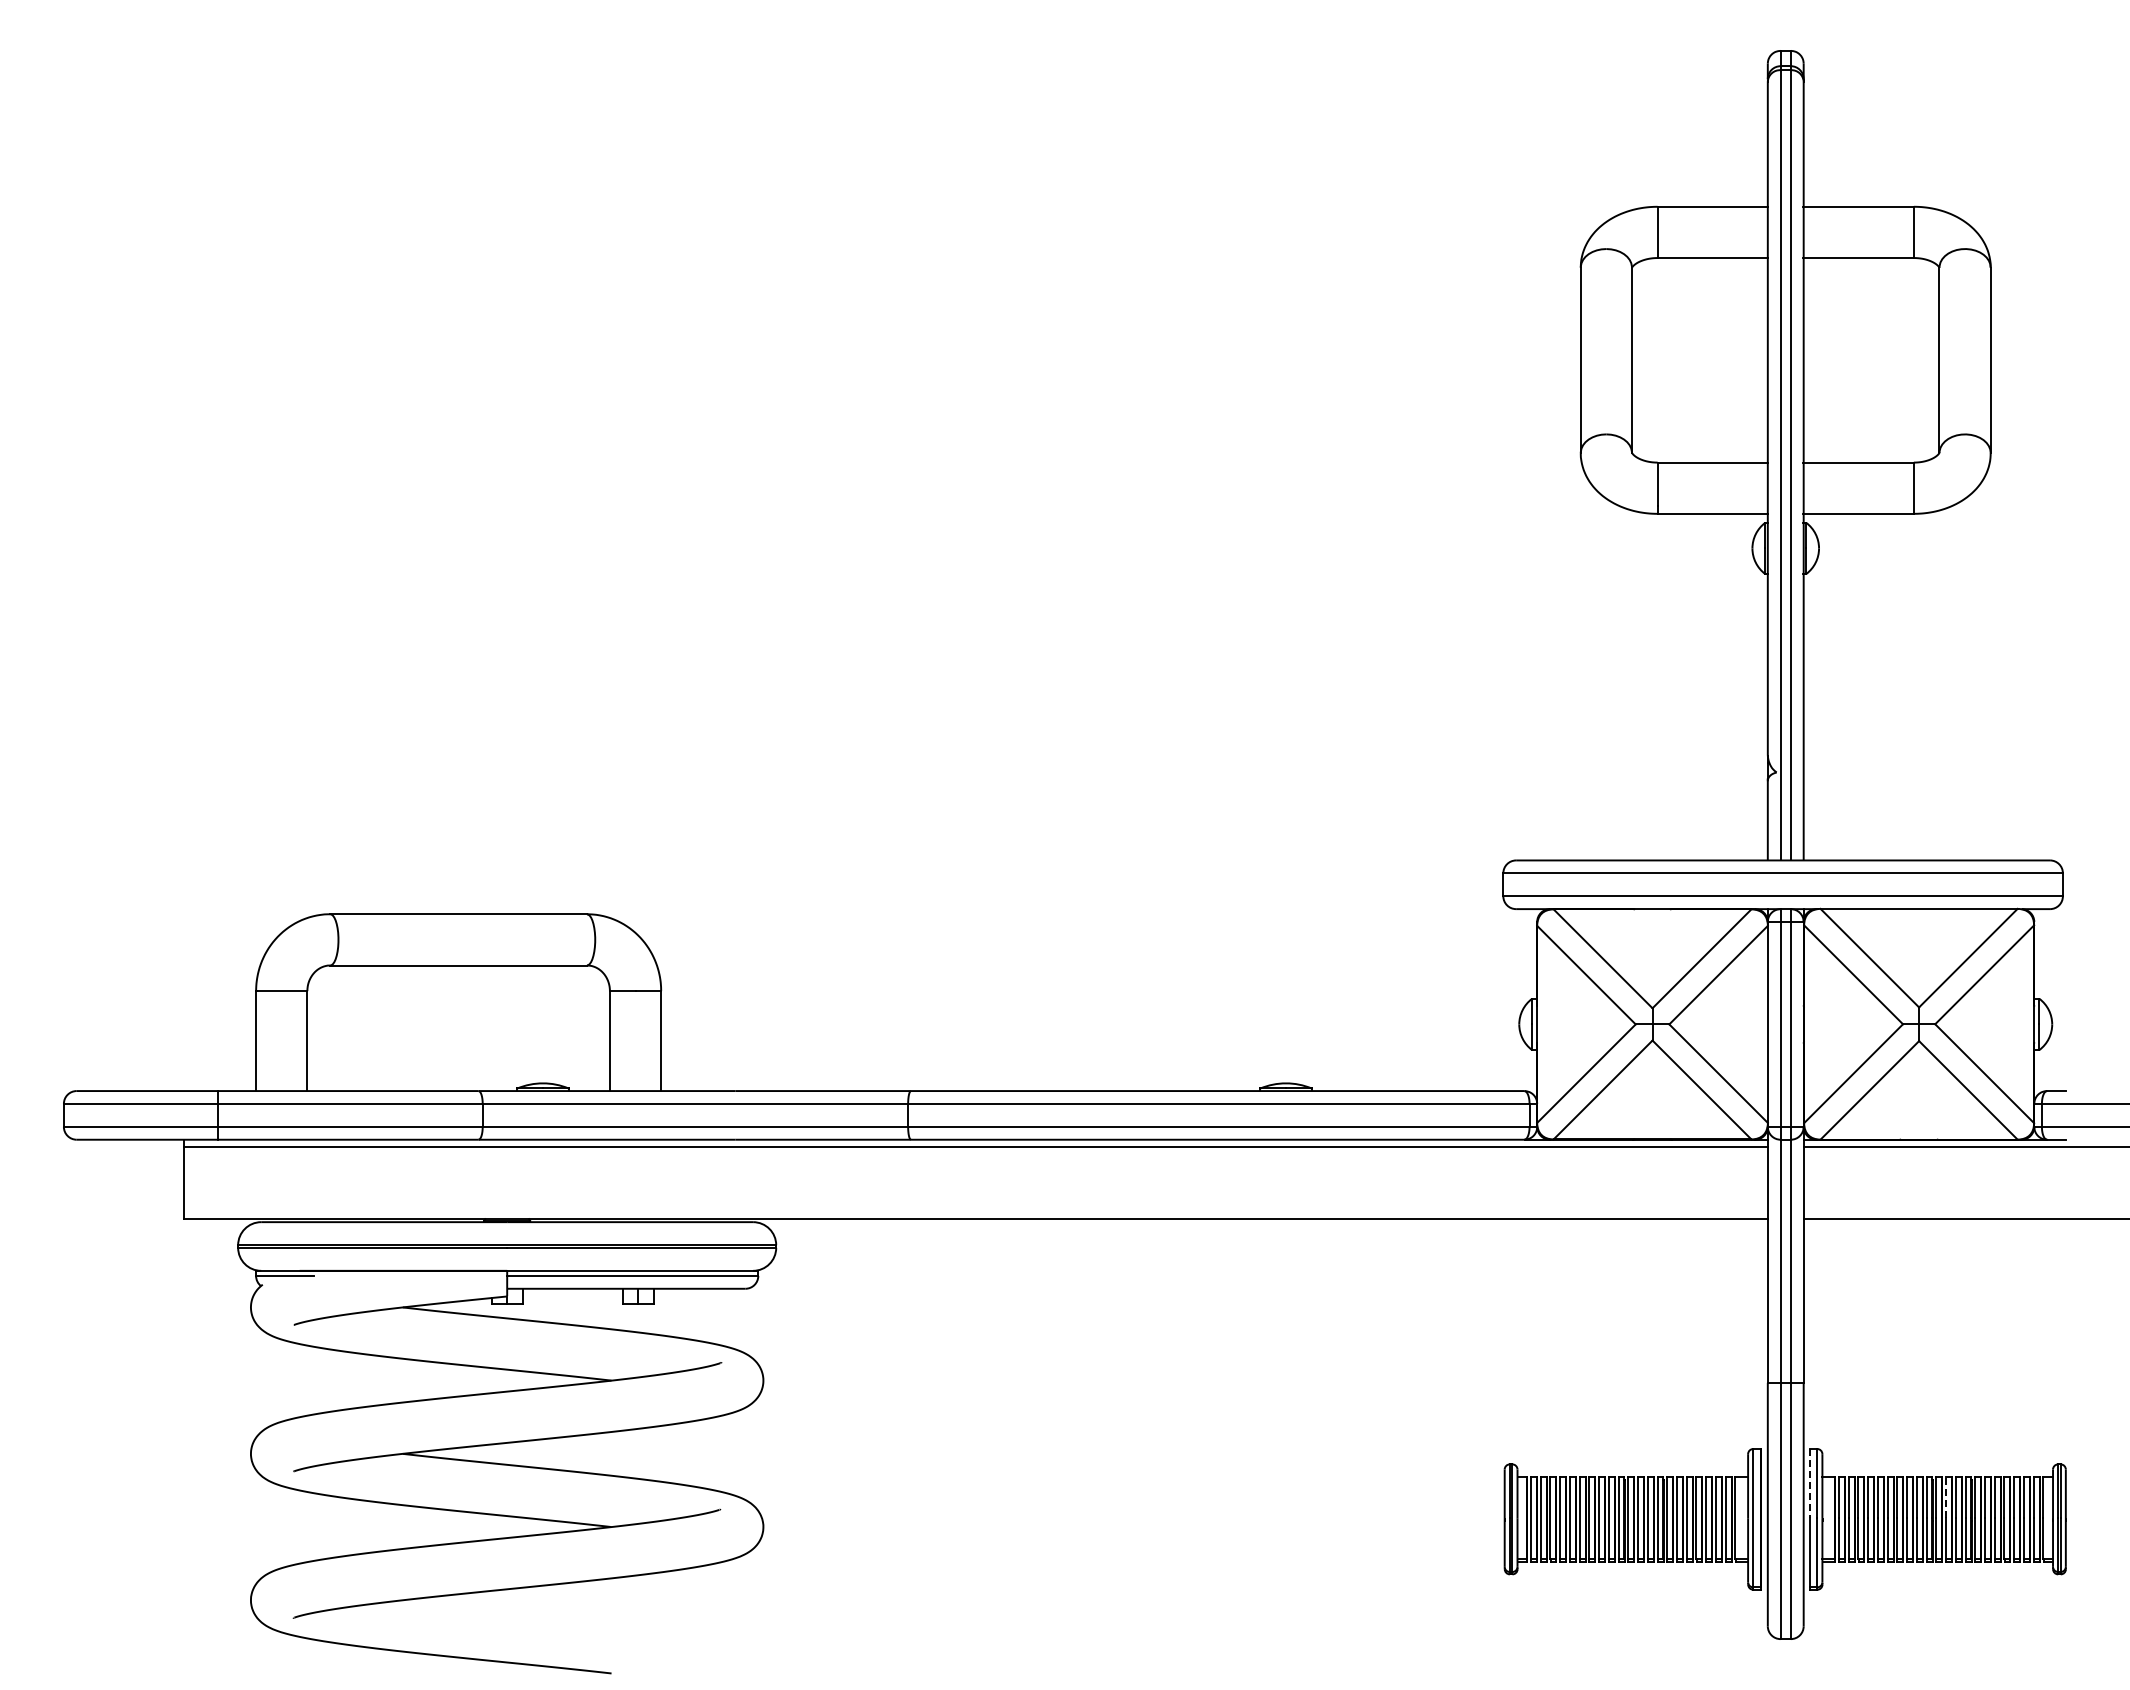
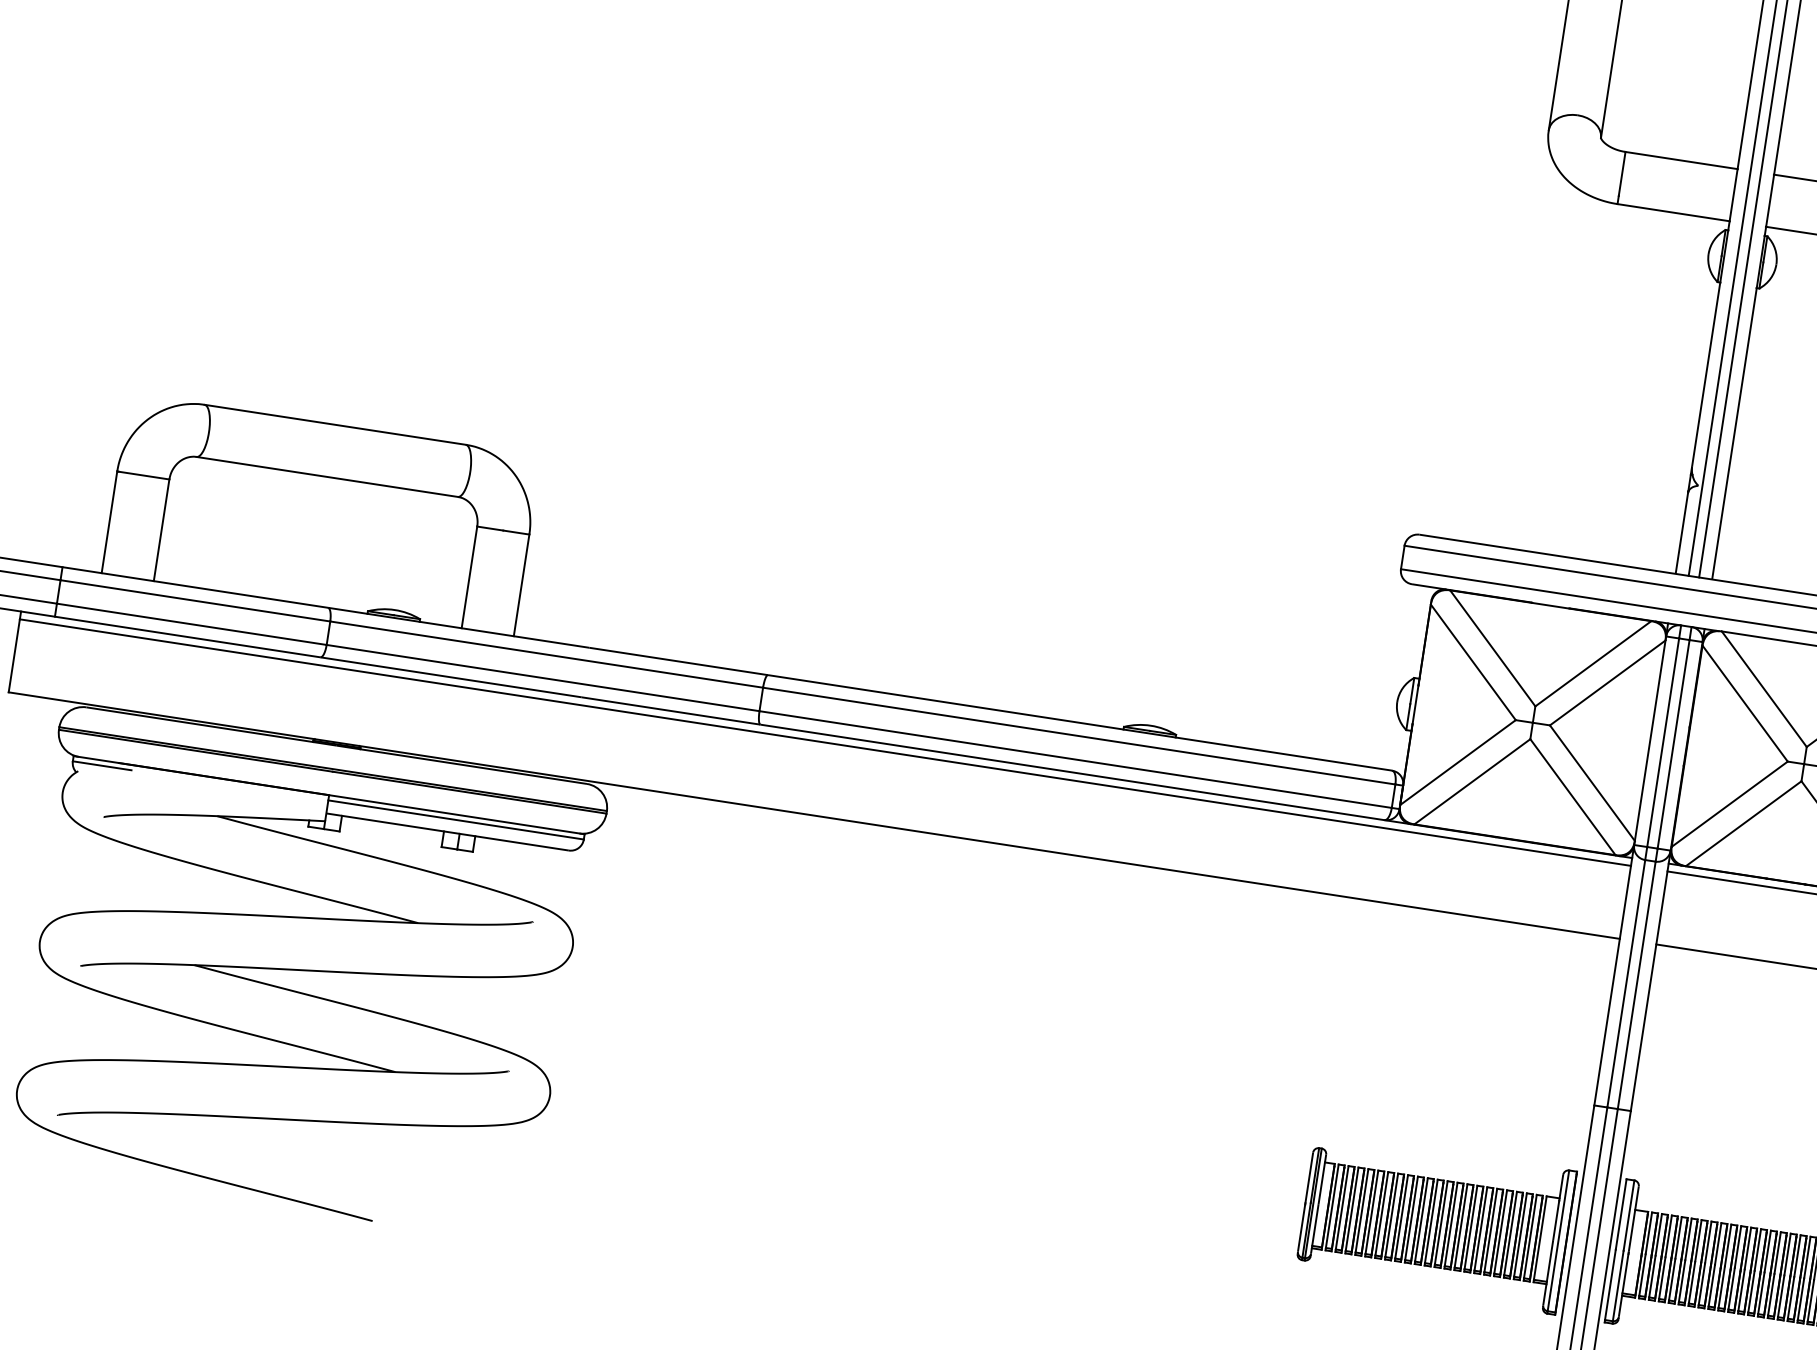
line: (1809, 1483) -> (1621, 1214), dashed -> solid
line: (1946, 1497) -> (1758, 1249), dashed -> solid

